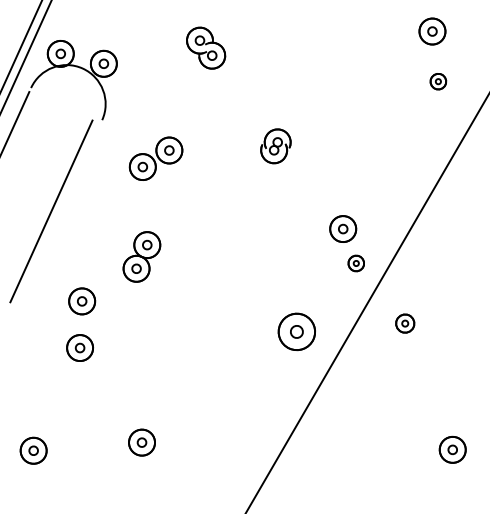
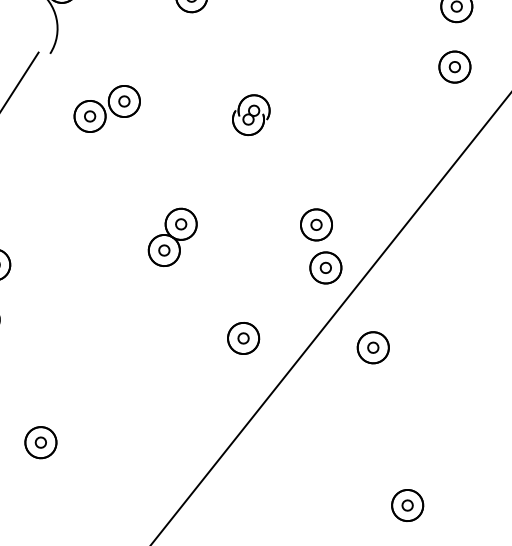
part: (438, 81) -> (455, 66), size x1.67
part: (141, 256) -> (172, 236), moved
part: (356, 263) -> (326, 268), size x1.67
part: (405, 323) -> (373, 347), size x1.43
part: (296, 331) -> (243, 338), size x0.71

